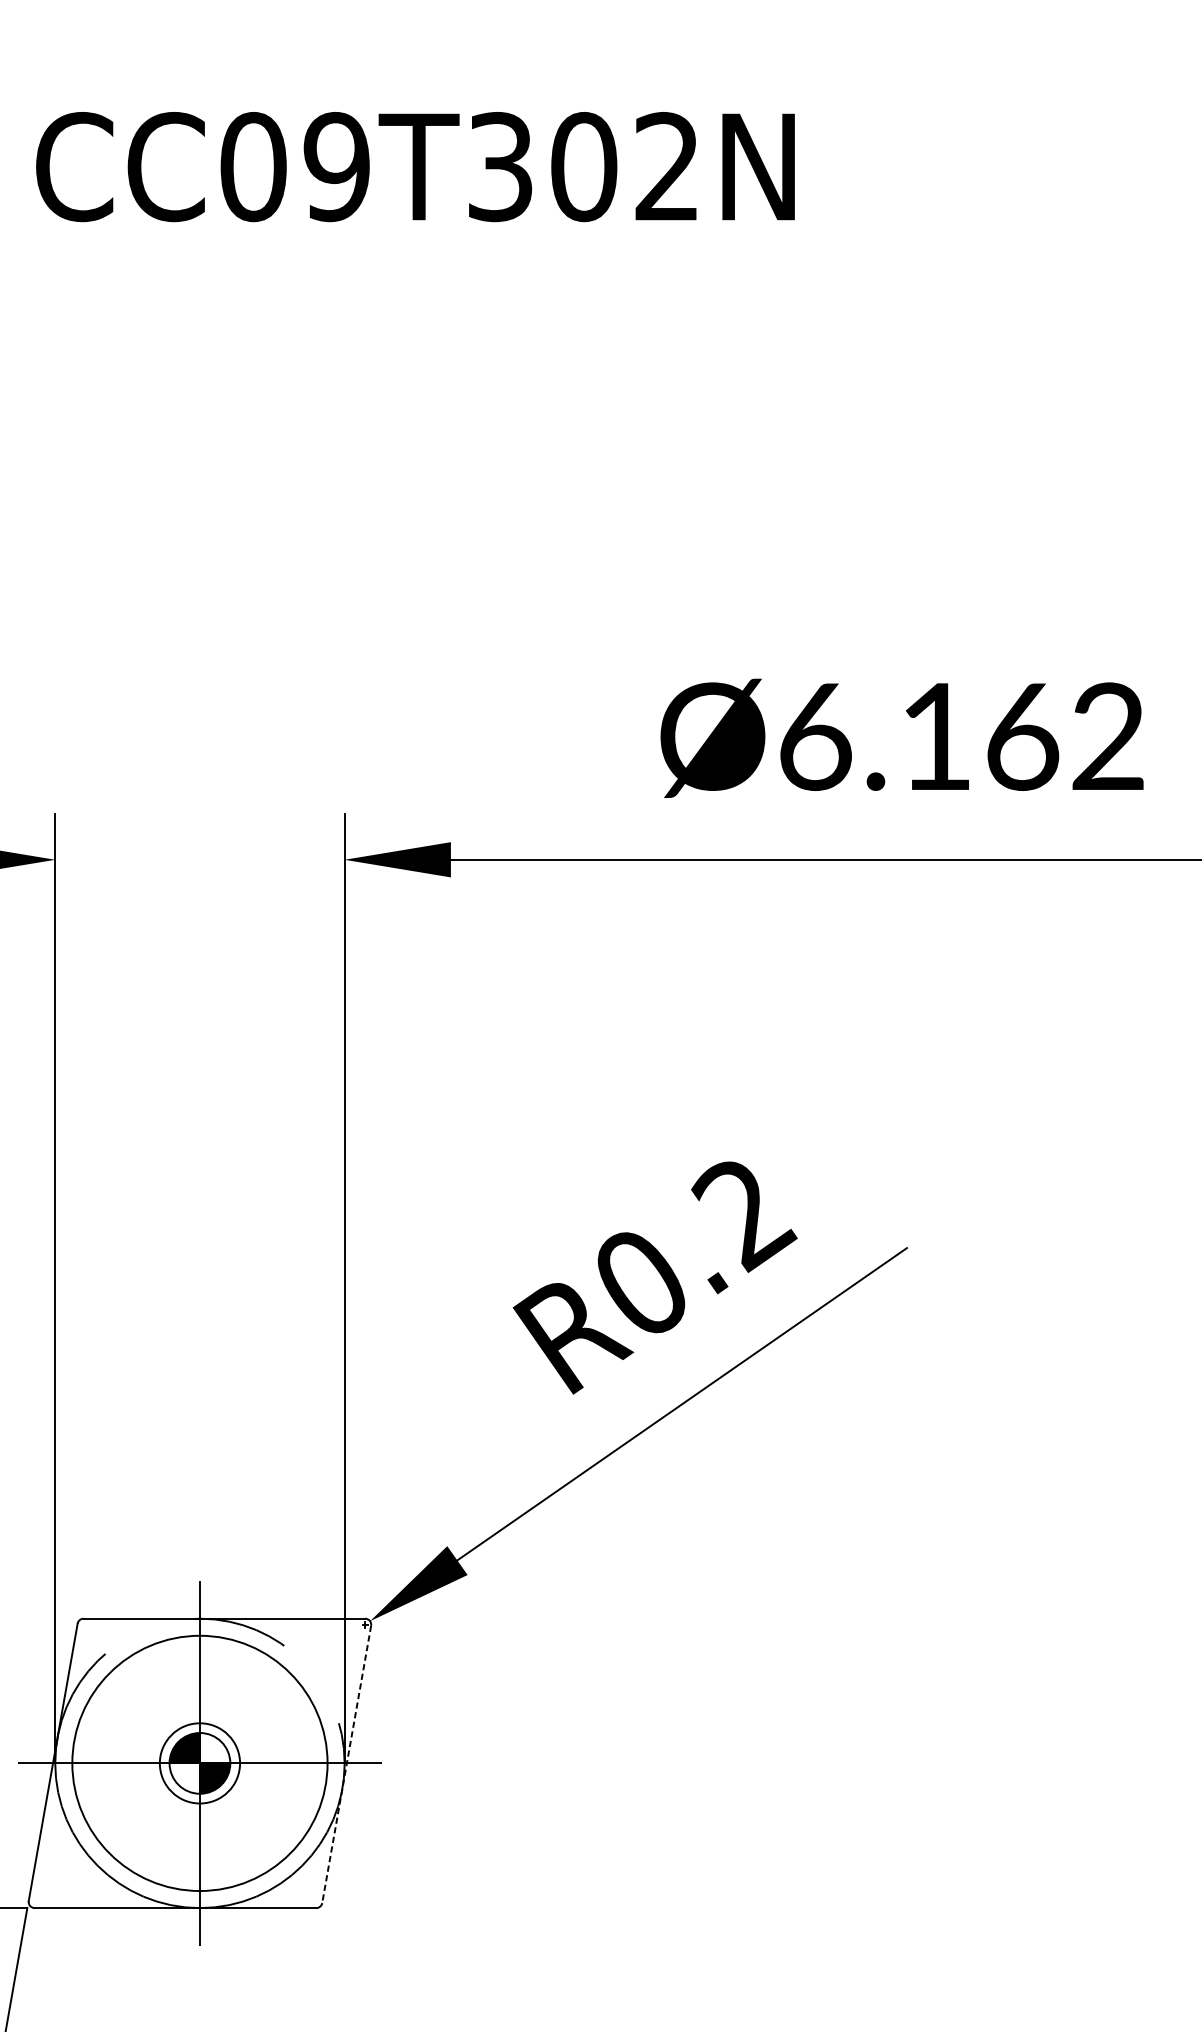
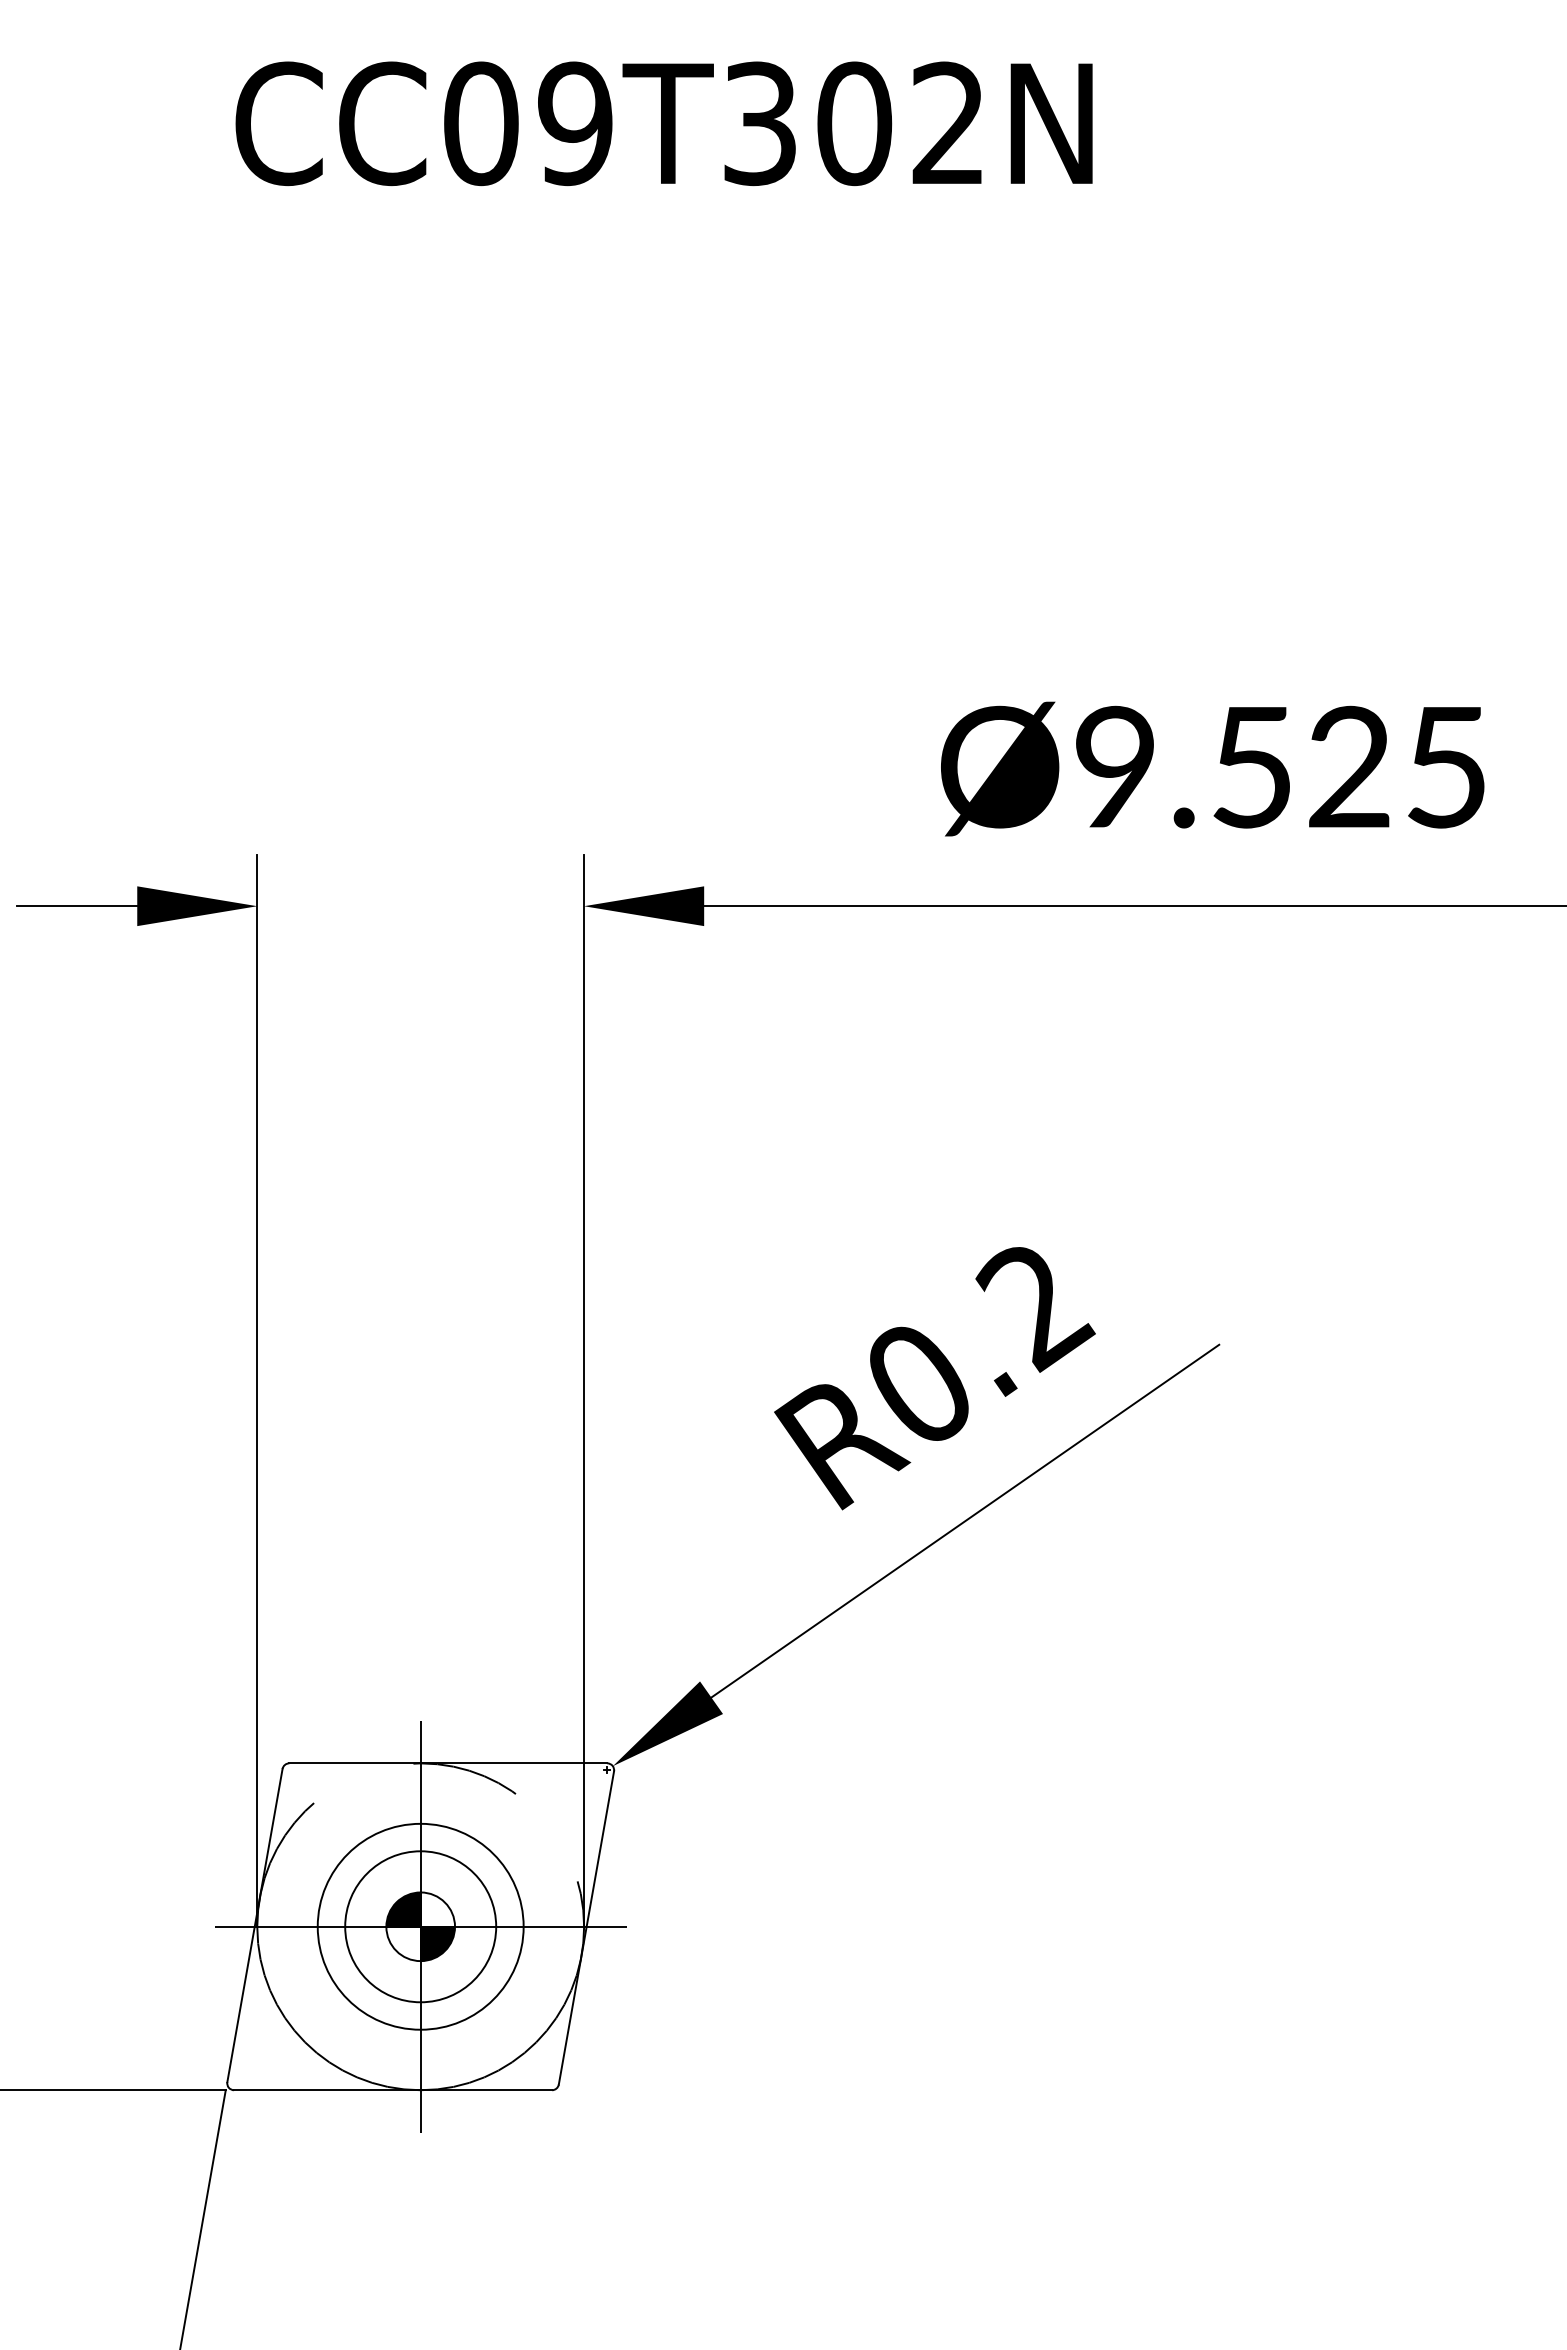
text: (962, 736) -> (1281, 766), Ø6.162 -> Ø9.525
circle: (199, 1763) -> (420, 1926), size x0.71
circle: (199, 1763) -> (420, 1926), size x1.67
line: (346, 1764) -> (586, 1927), dashed -> solid

